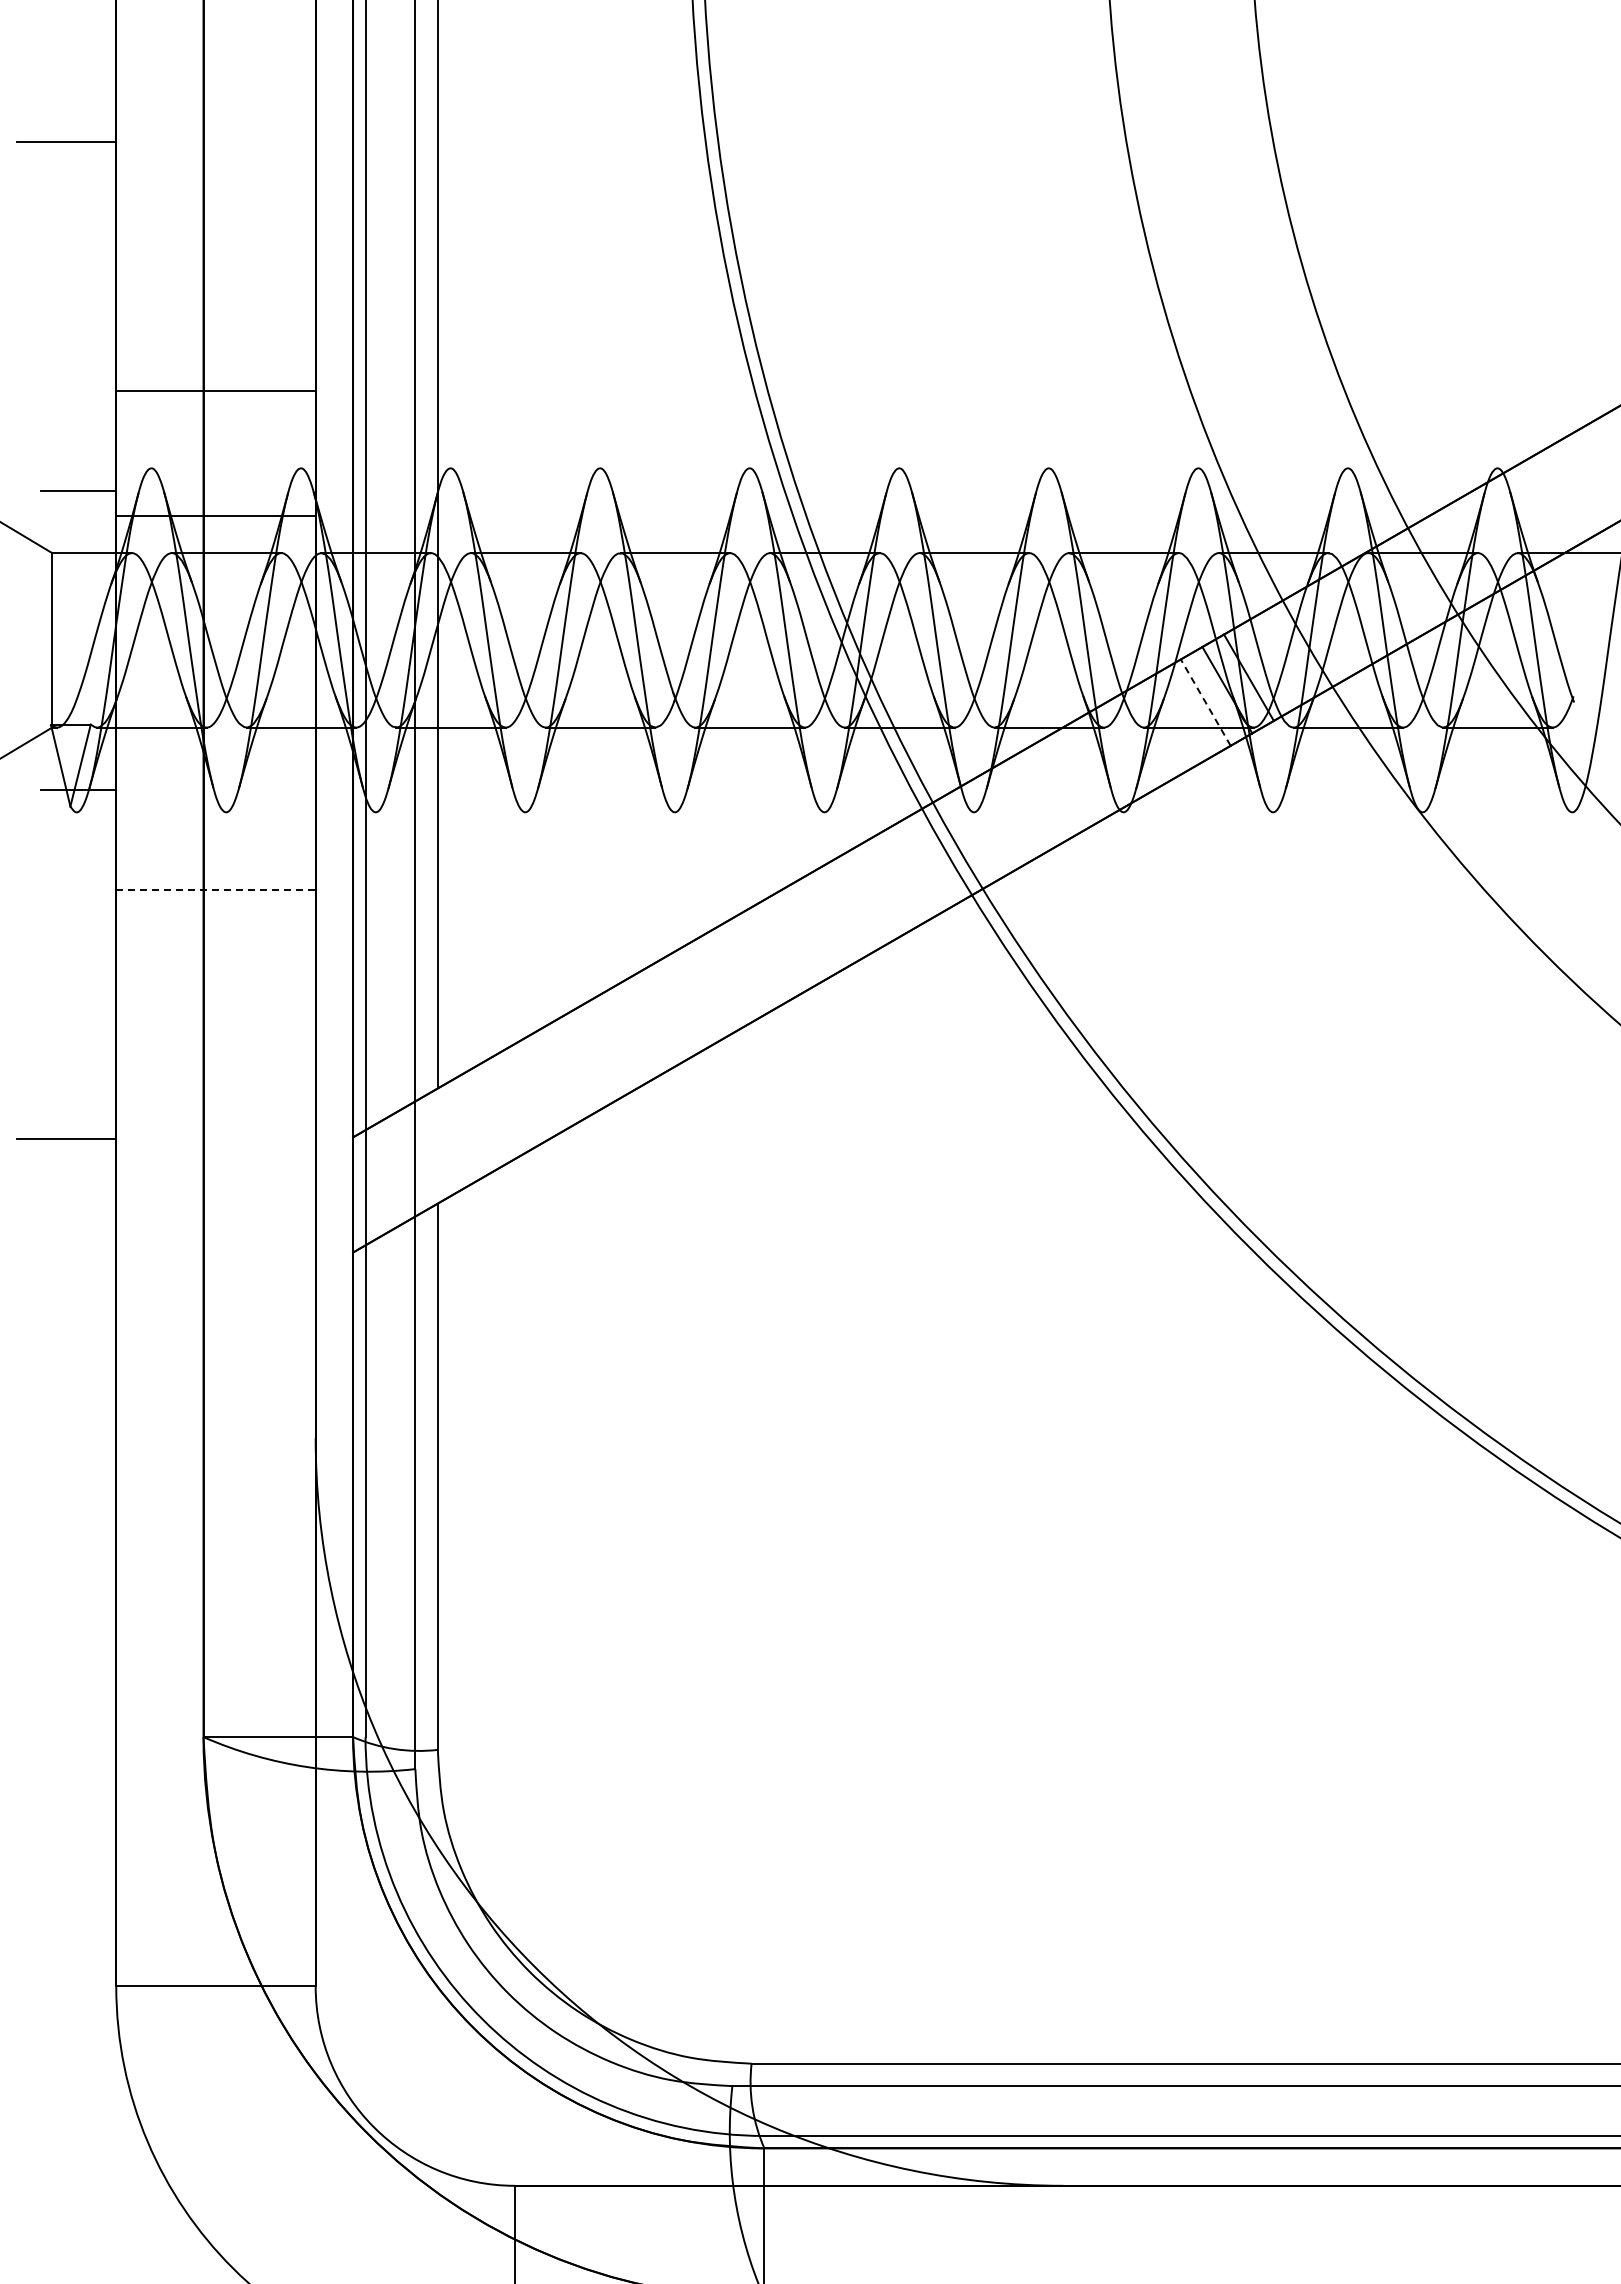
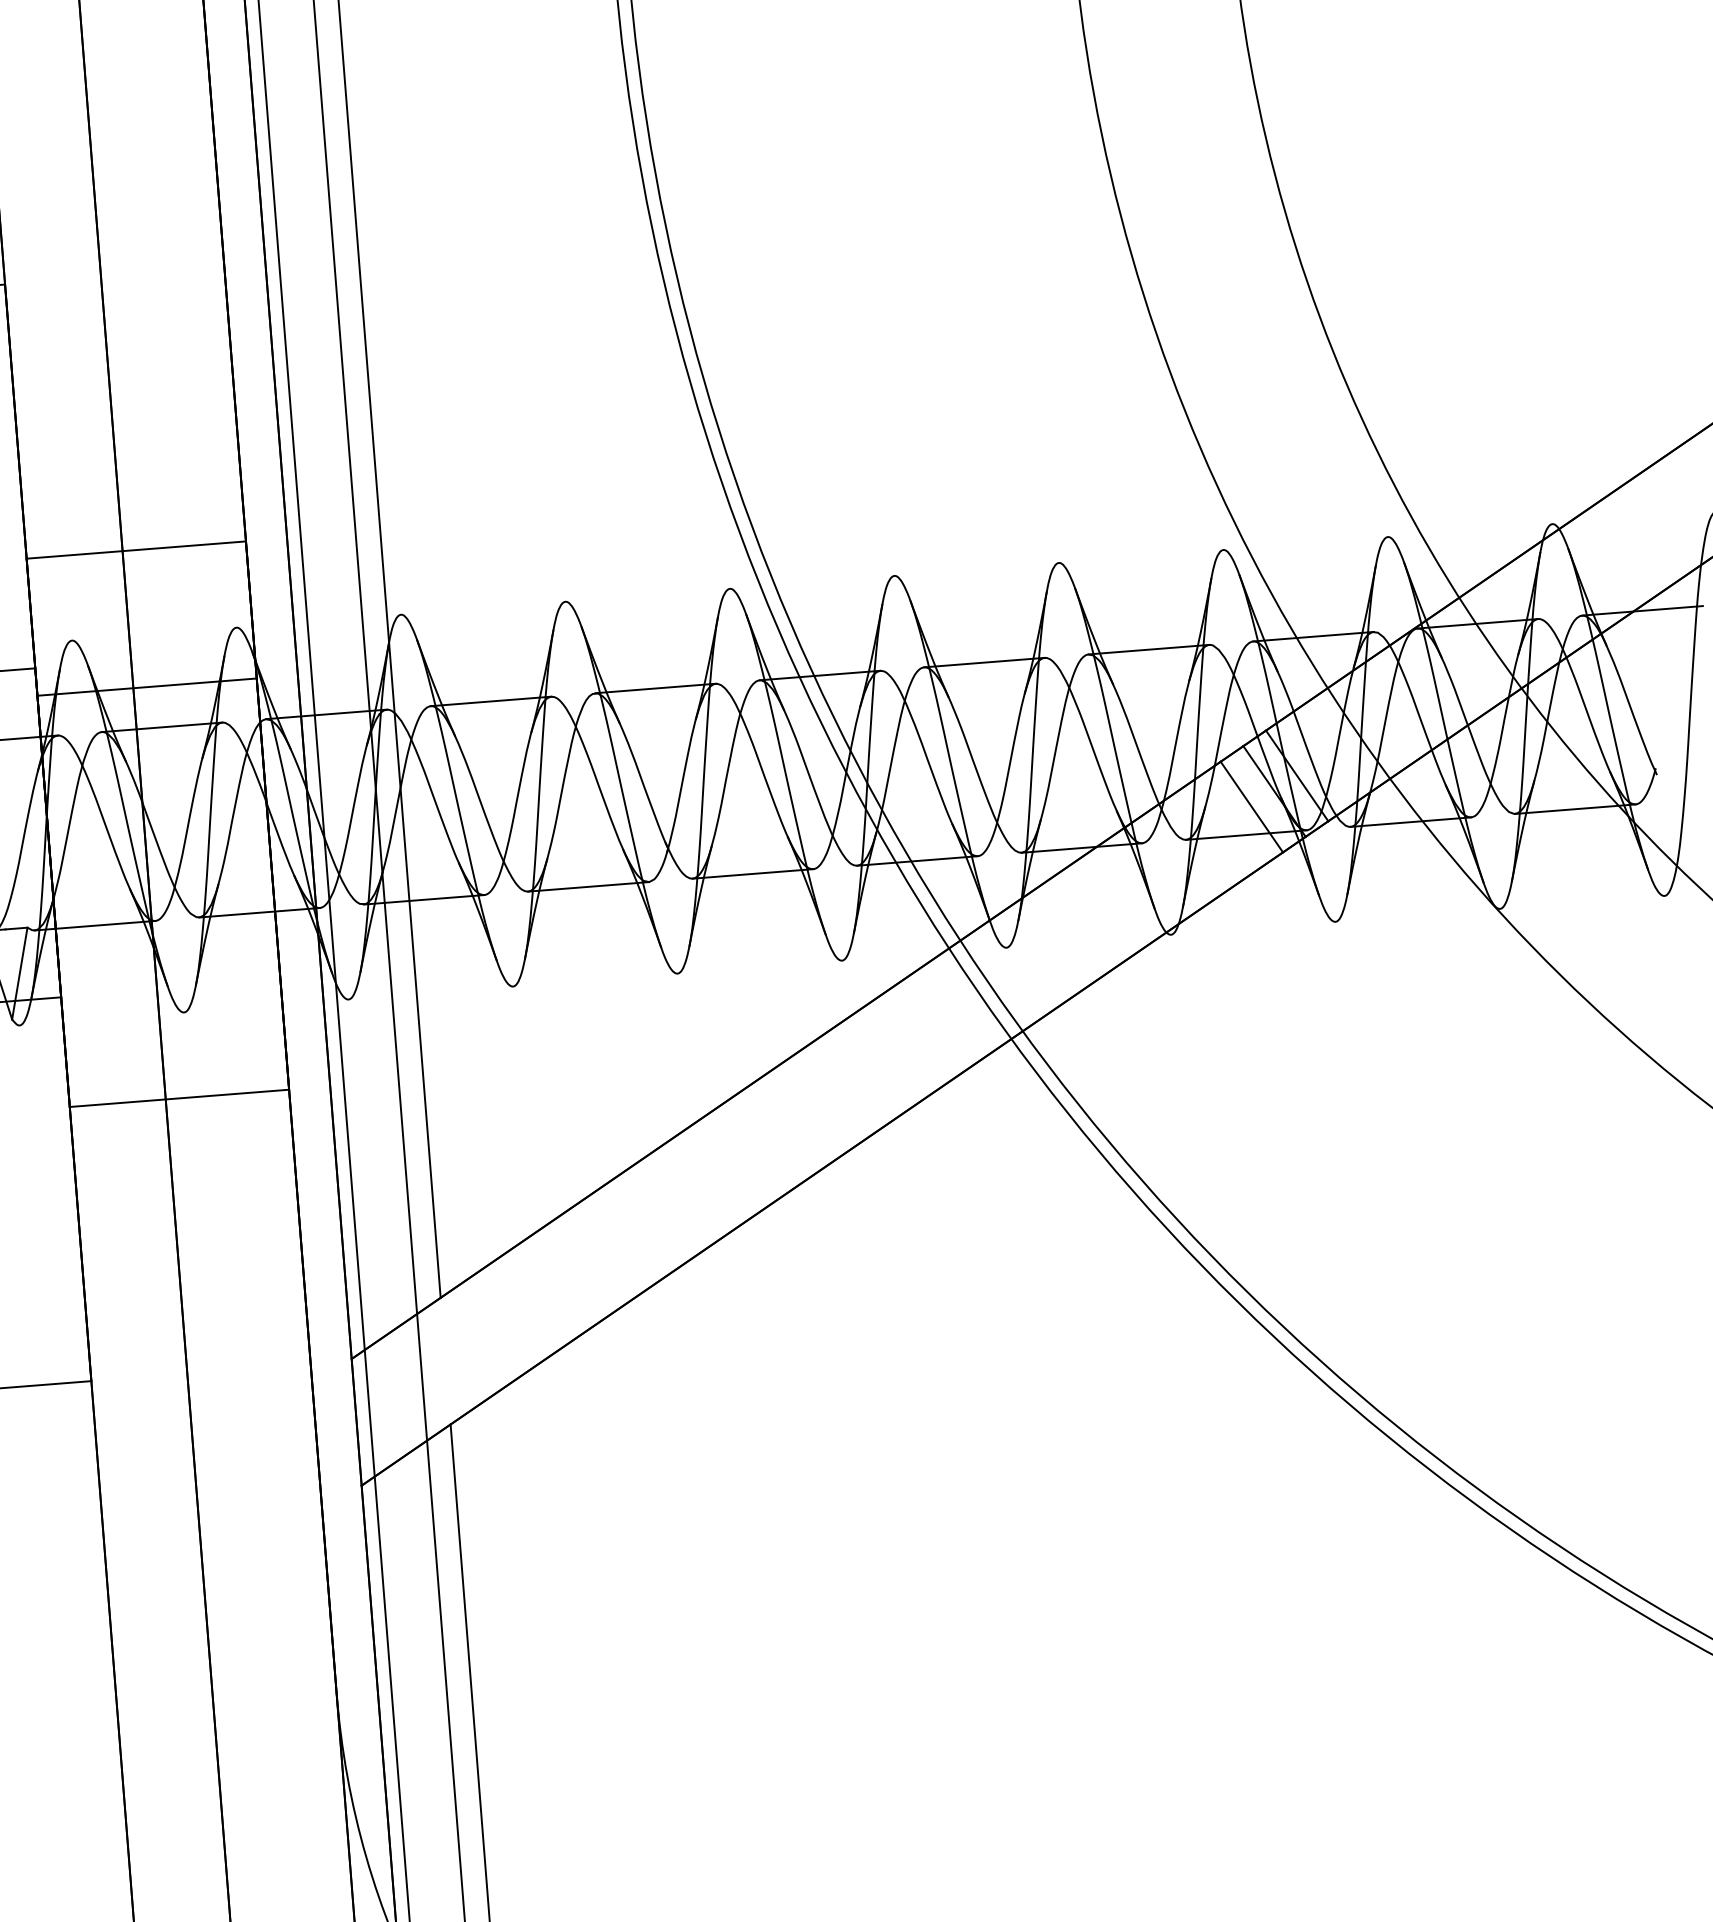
line: (1205, 702) -> (1251, 806), dashed -> solid
line: (215, 889) -> (178, 1098), dashed -> solid

